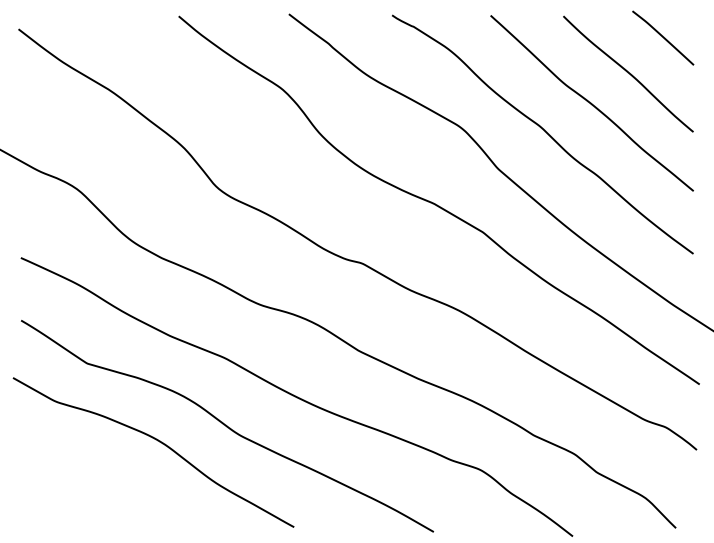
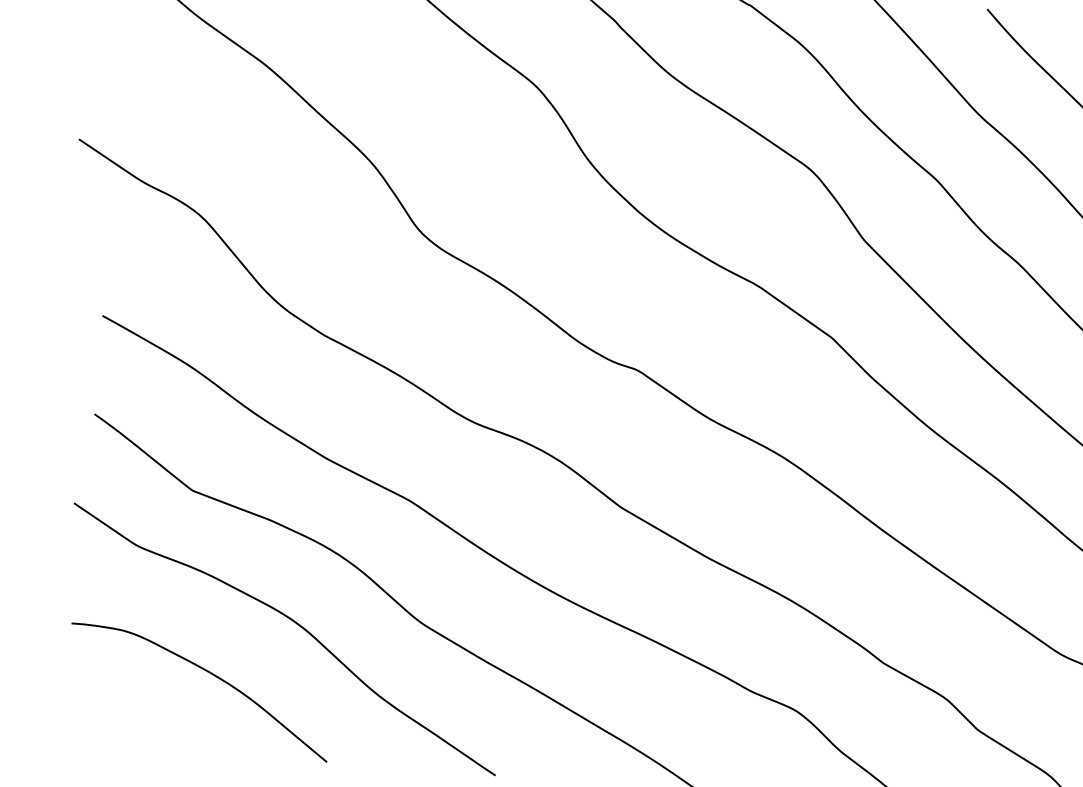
part: (107, 478) -> (208, 673), added

